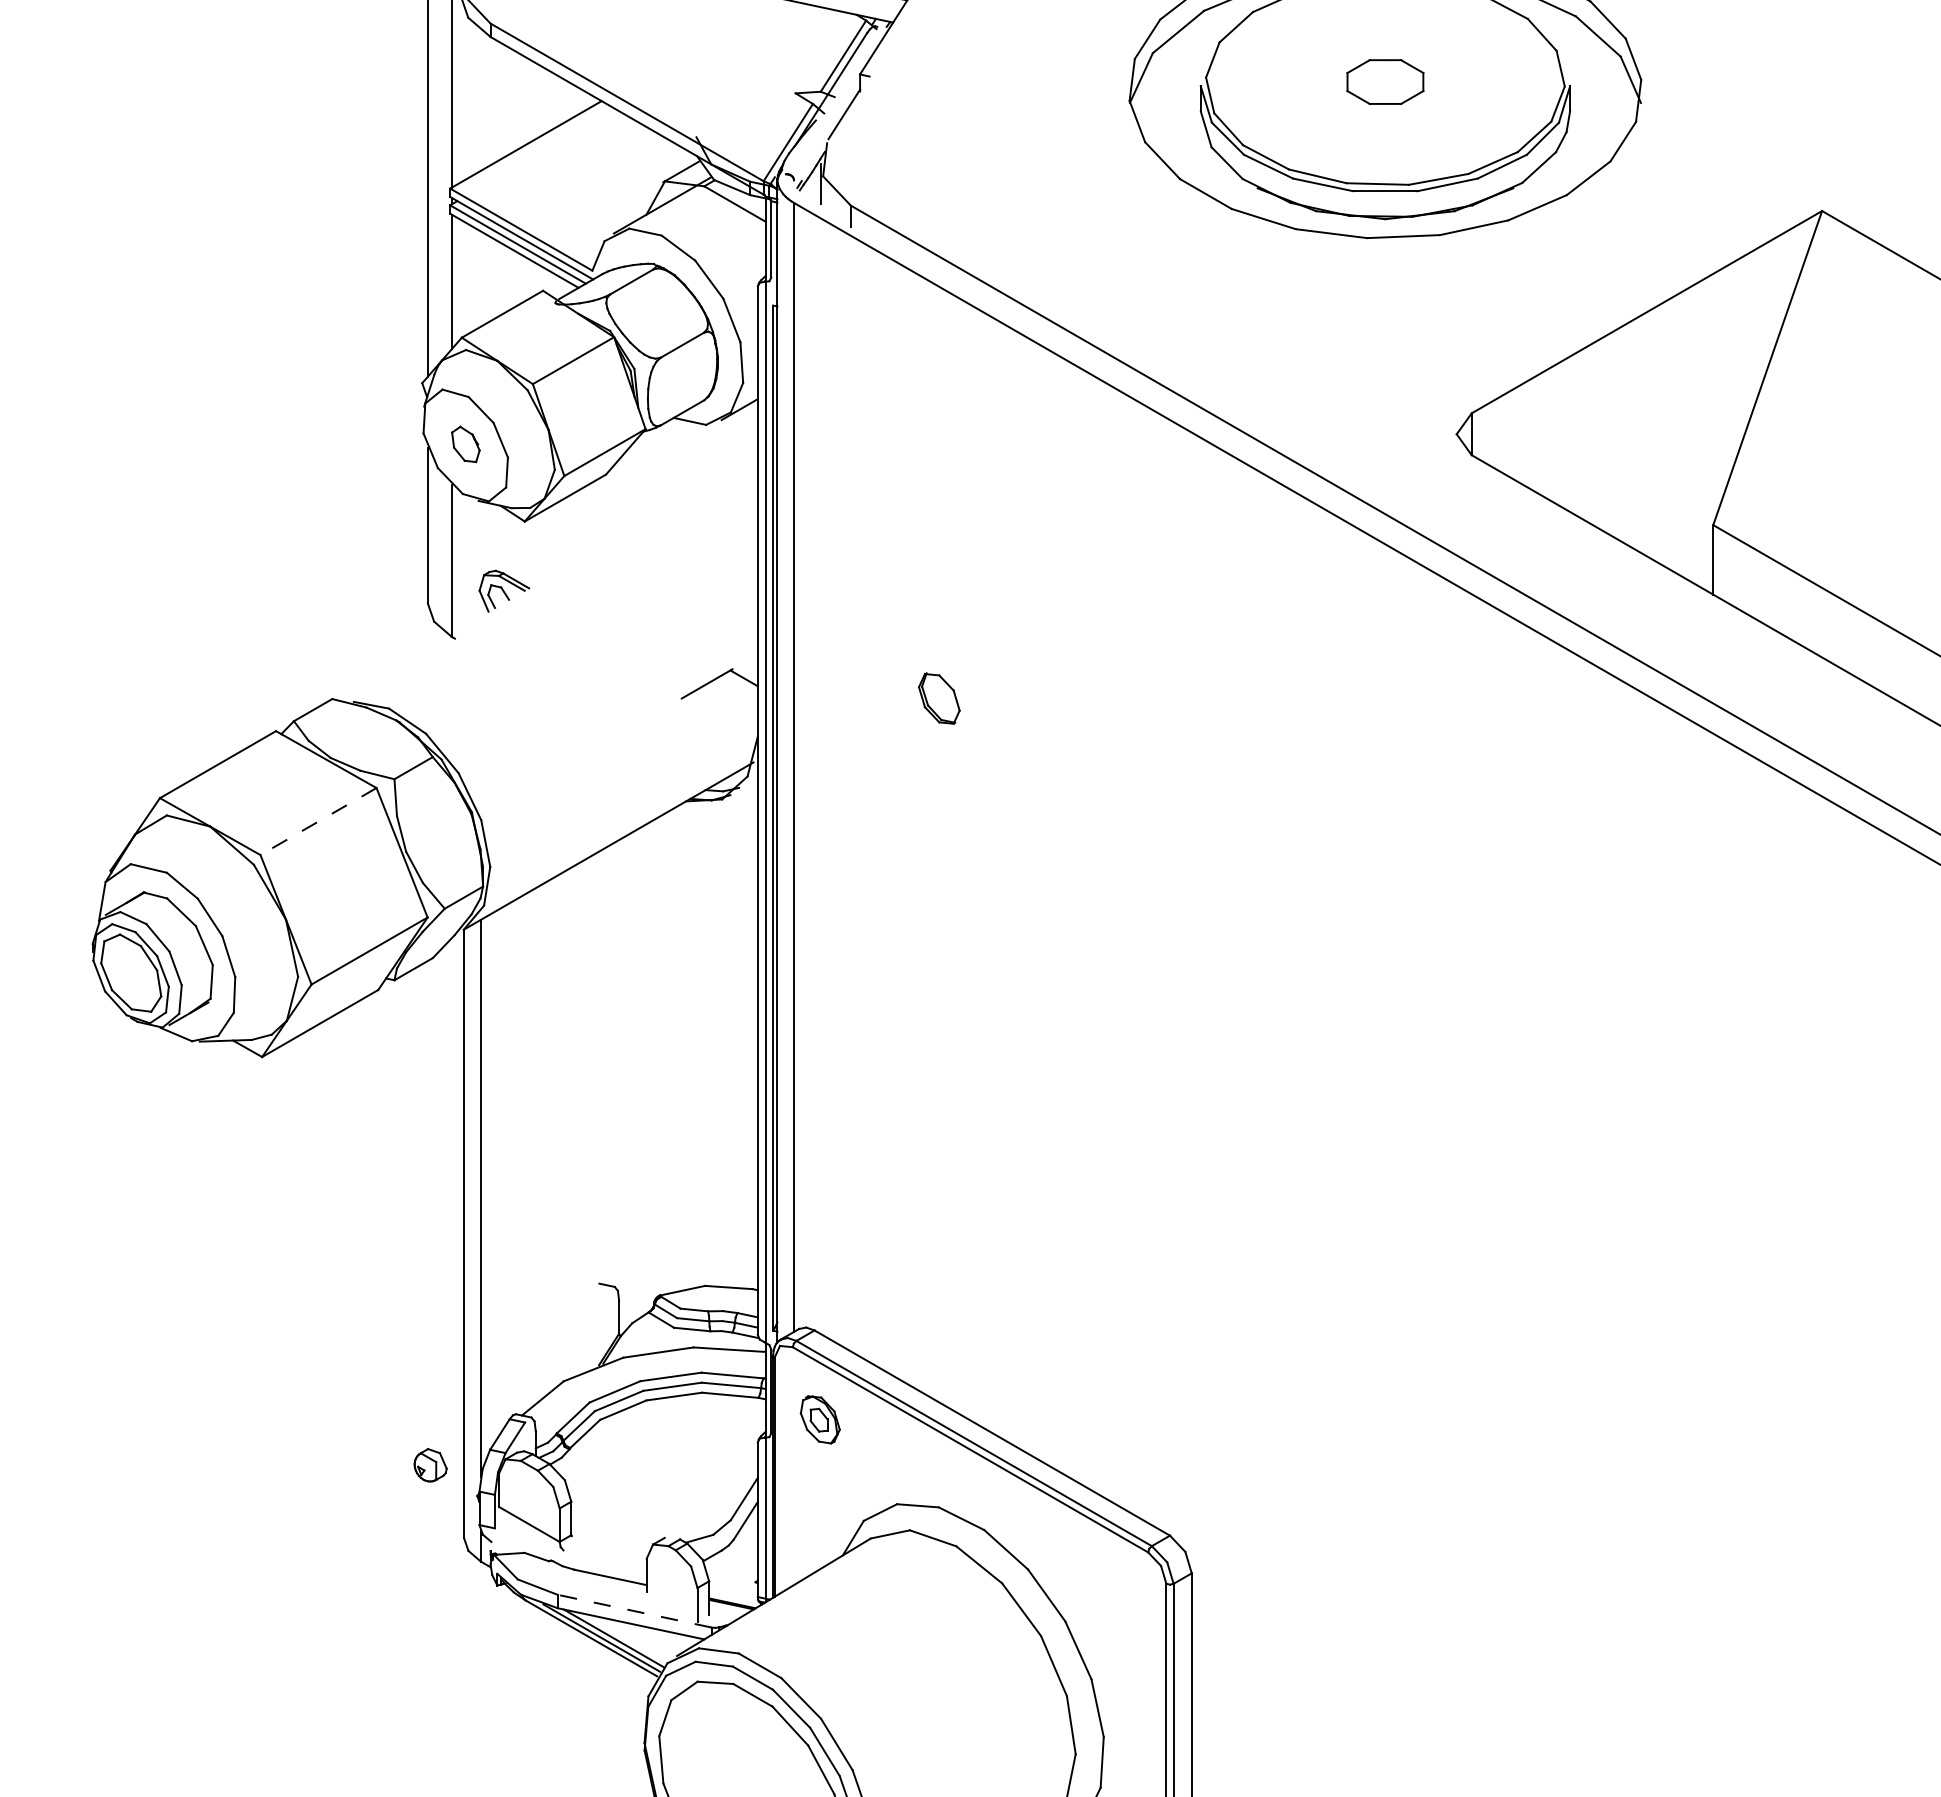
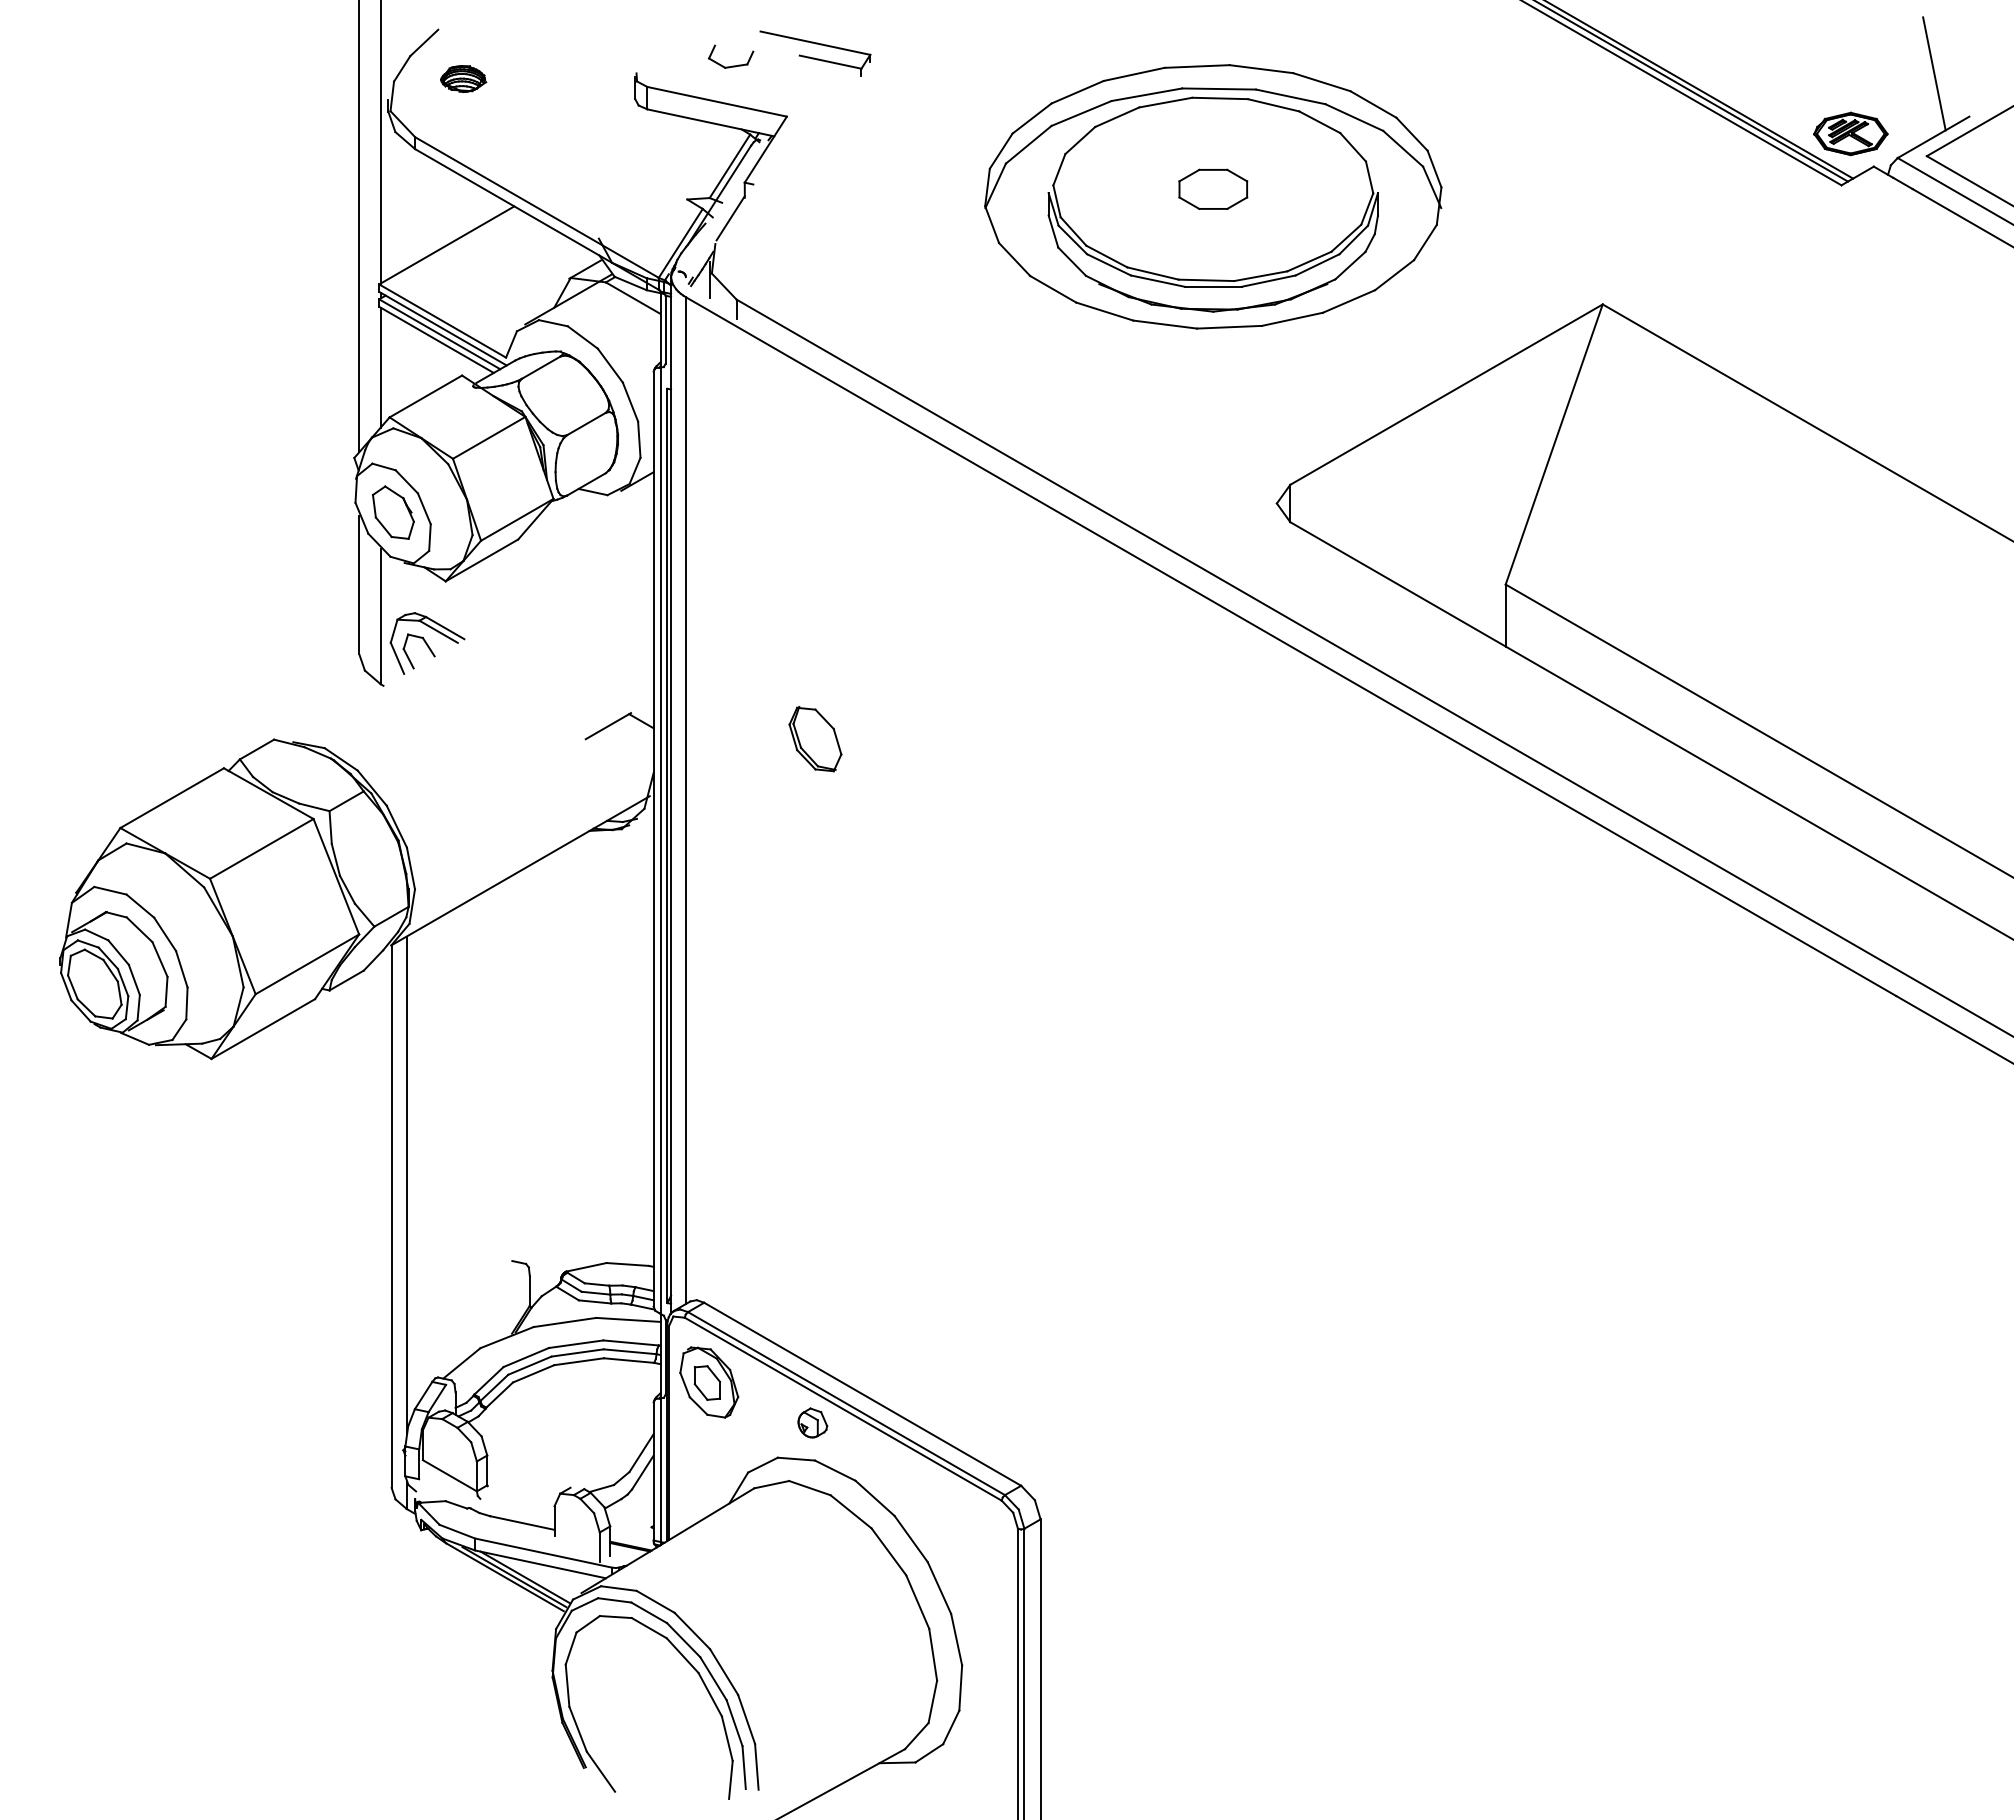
part: (465, 444) -> (392, 512), size x1.67
part: (504, 591) -> (427, 643), size x1.67
part: (939, 698) -> (815, 739), size x1.43
line: (318, 821) -> (261, 848), dashed -> solid
part: (820, 1419) -> (709, 1382), size x1.67
part: (430, 1464) -> (812, 1422), moved
line: (634, 1611) -> (543, 1553), dashed -> solid

